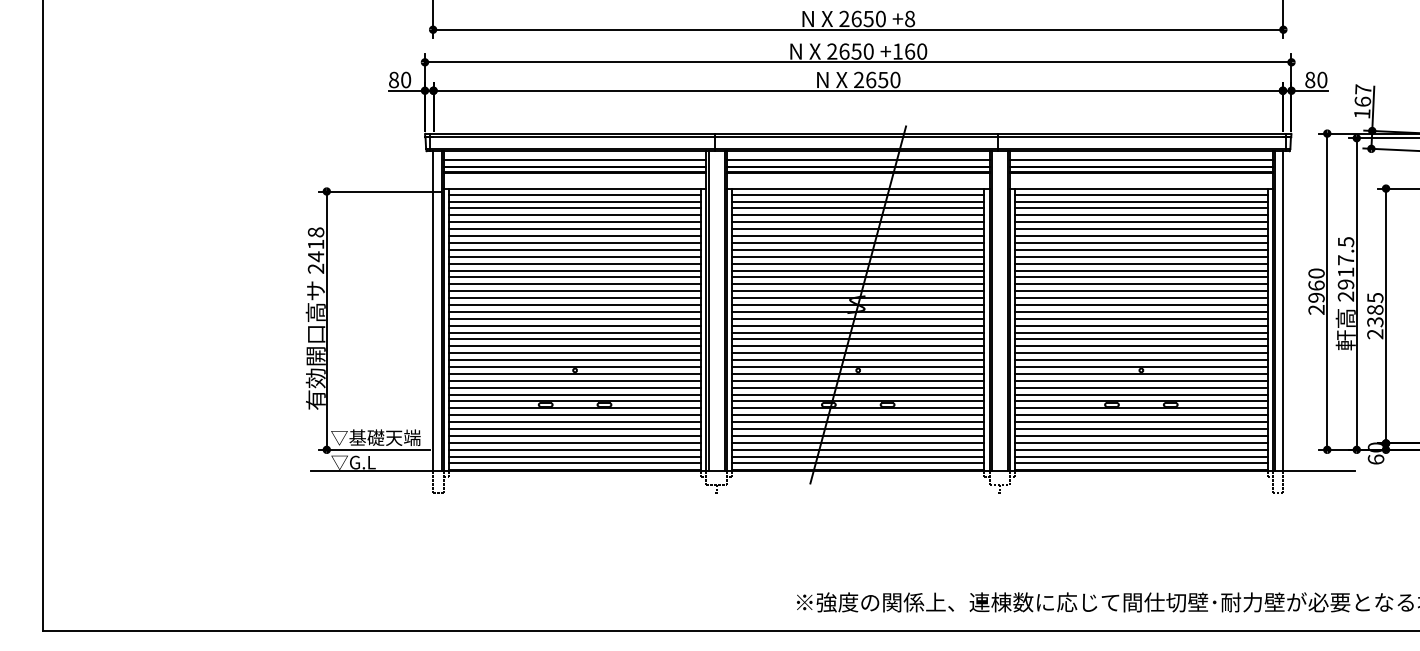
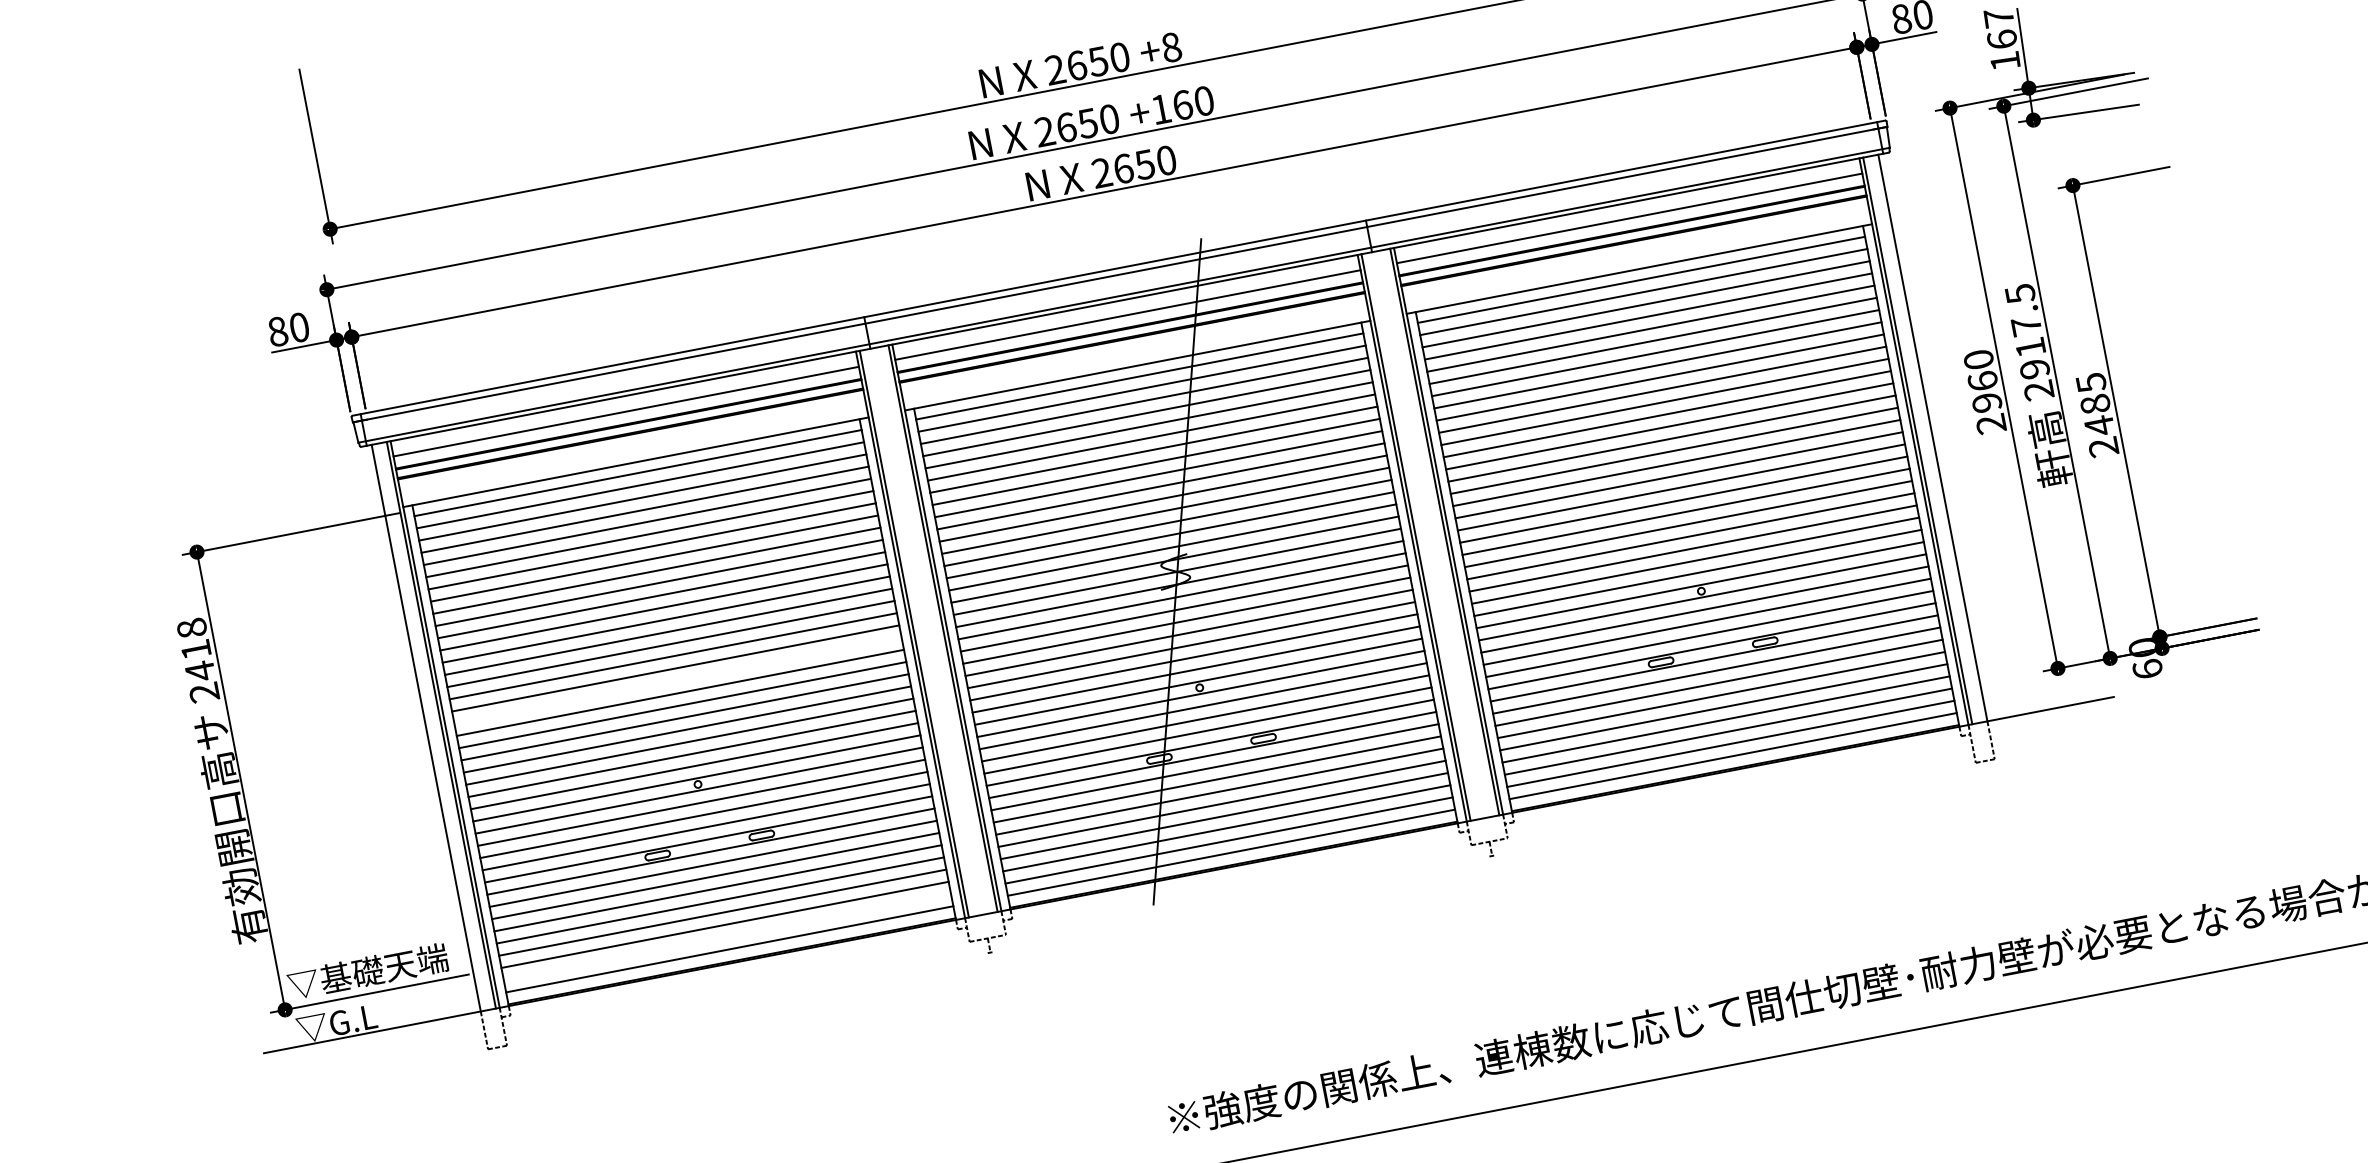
line: (574, 311) -> (676, 680), removed
text: (1375, 321) -> (2099, 424), 2385 -> 2485
line: (574, 456) -> (726, 937), removed

